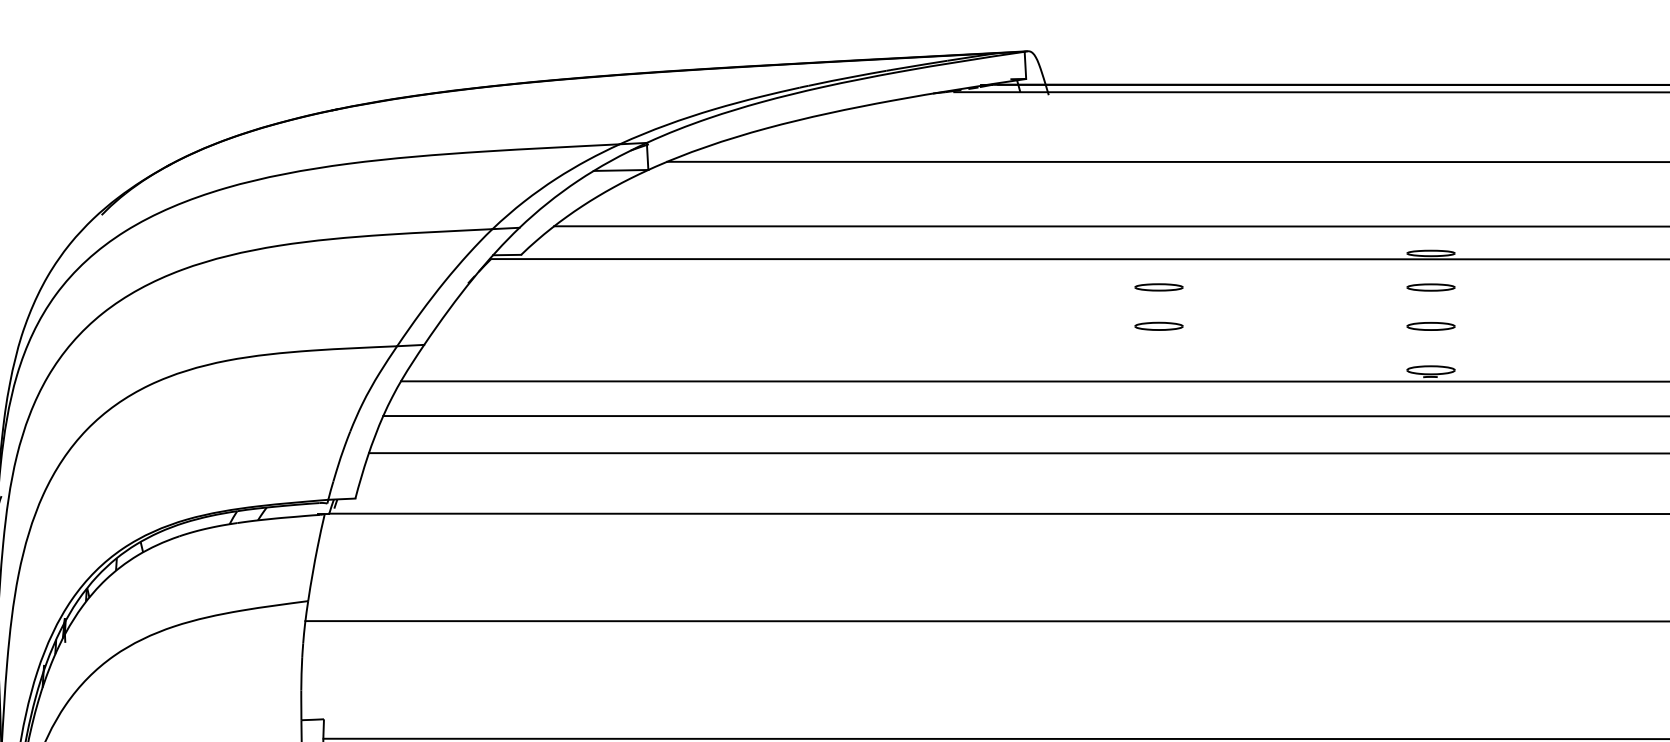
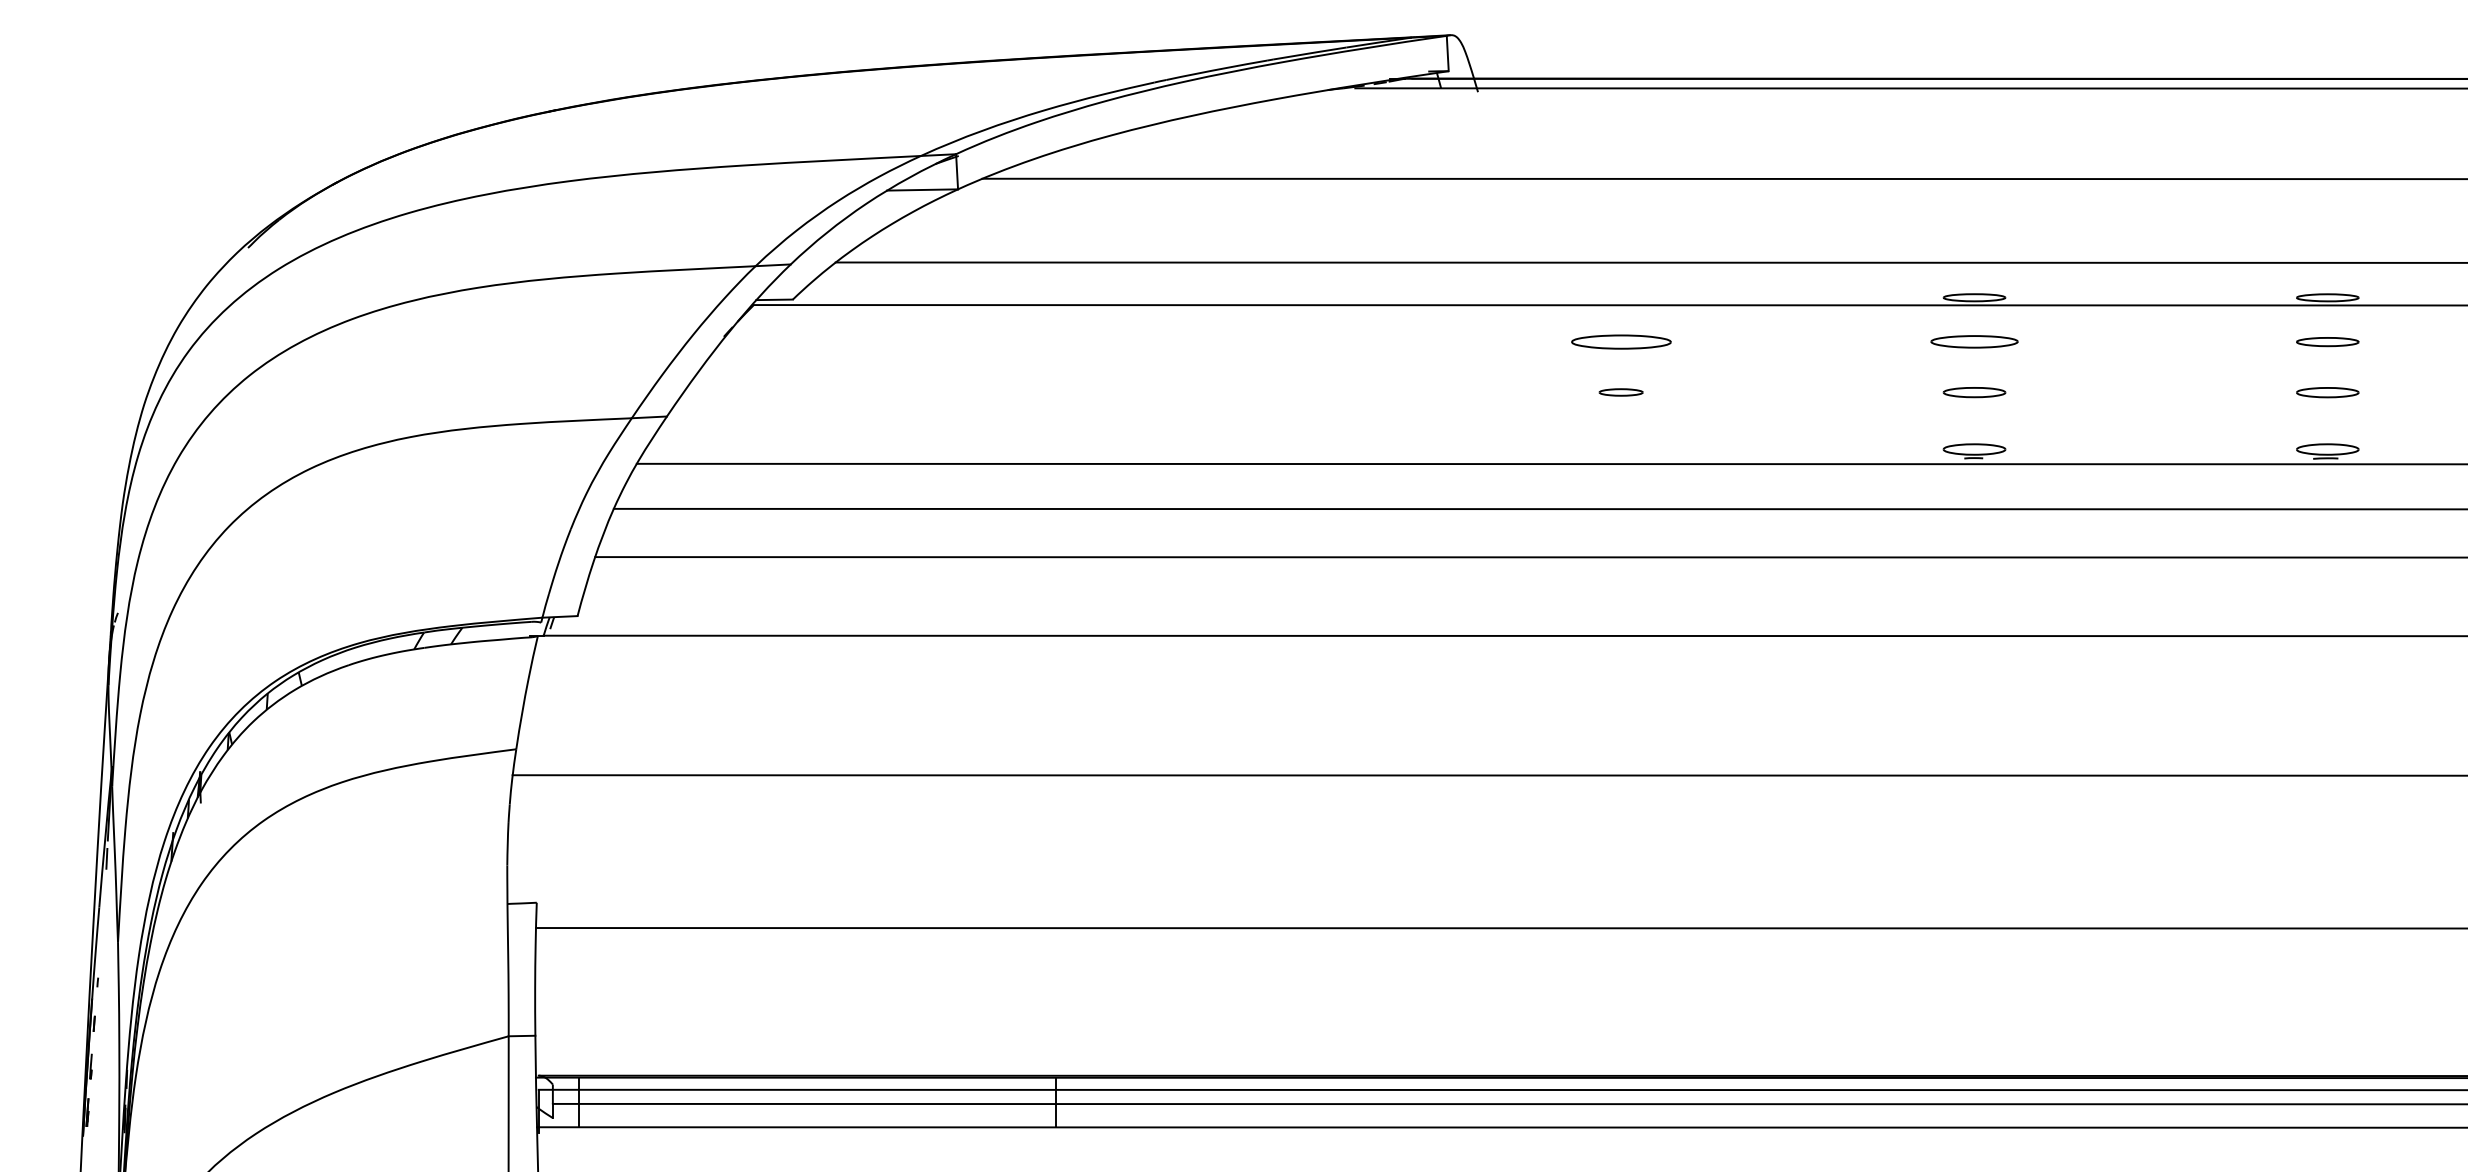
part: (1158, 287) -> (1620, 341), size x1.6
part: (1431, 287) -> (1974, 342), size x1.4
part: (1158, 326) -> (1620, 392), size x0.7

